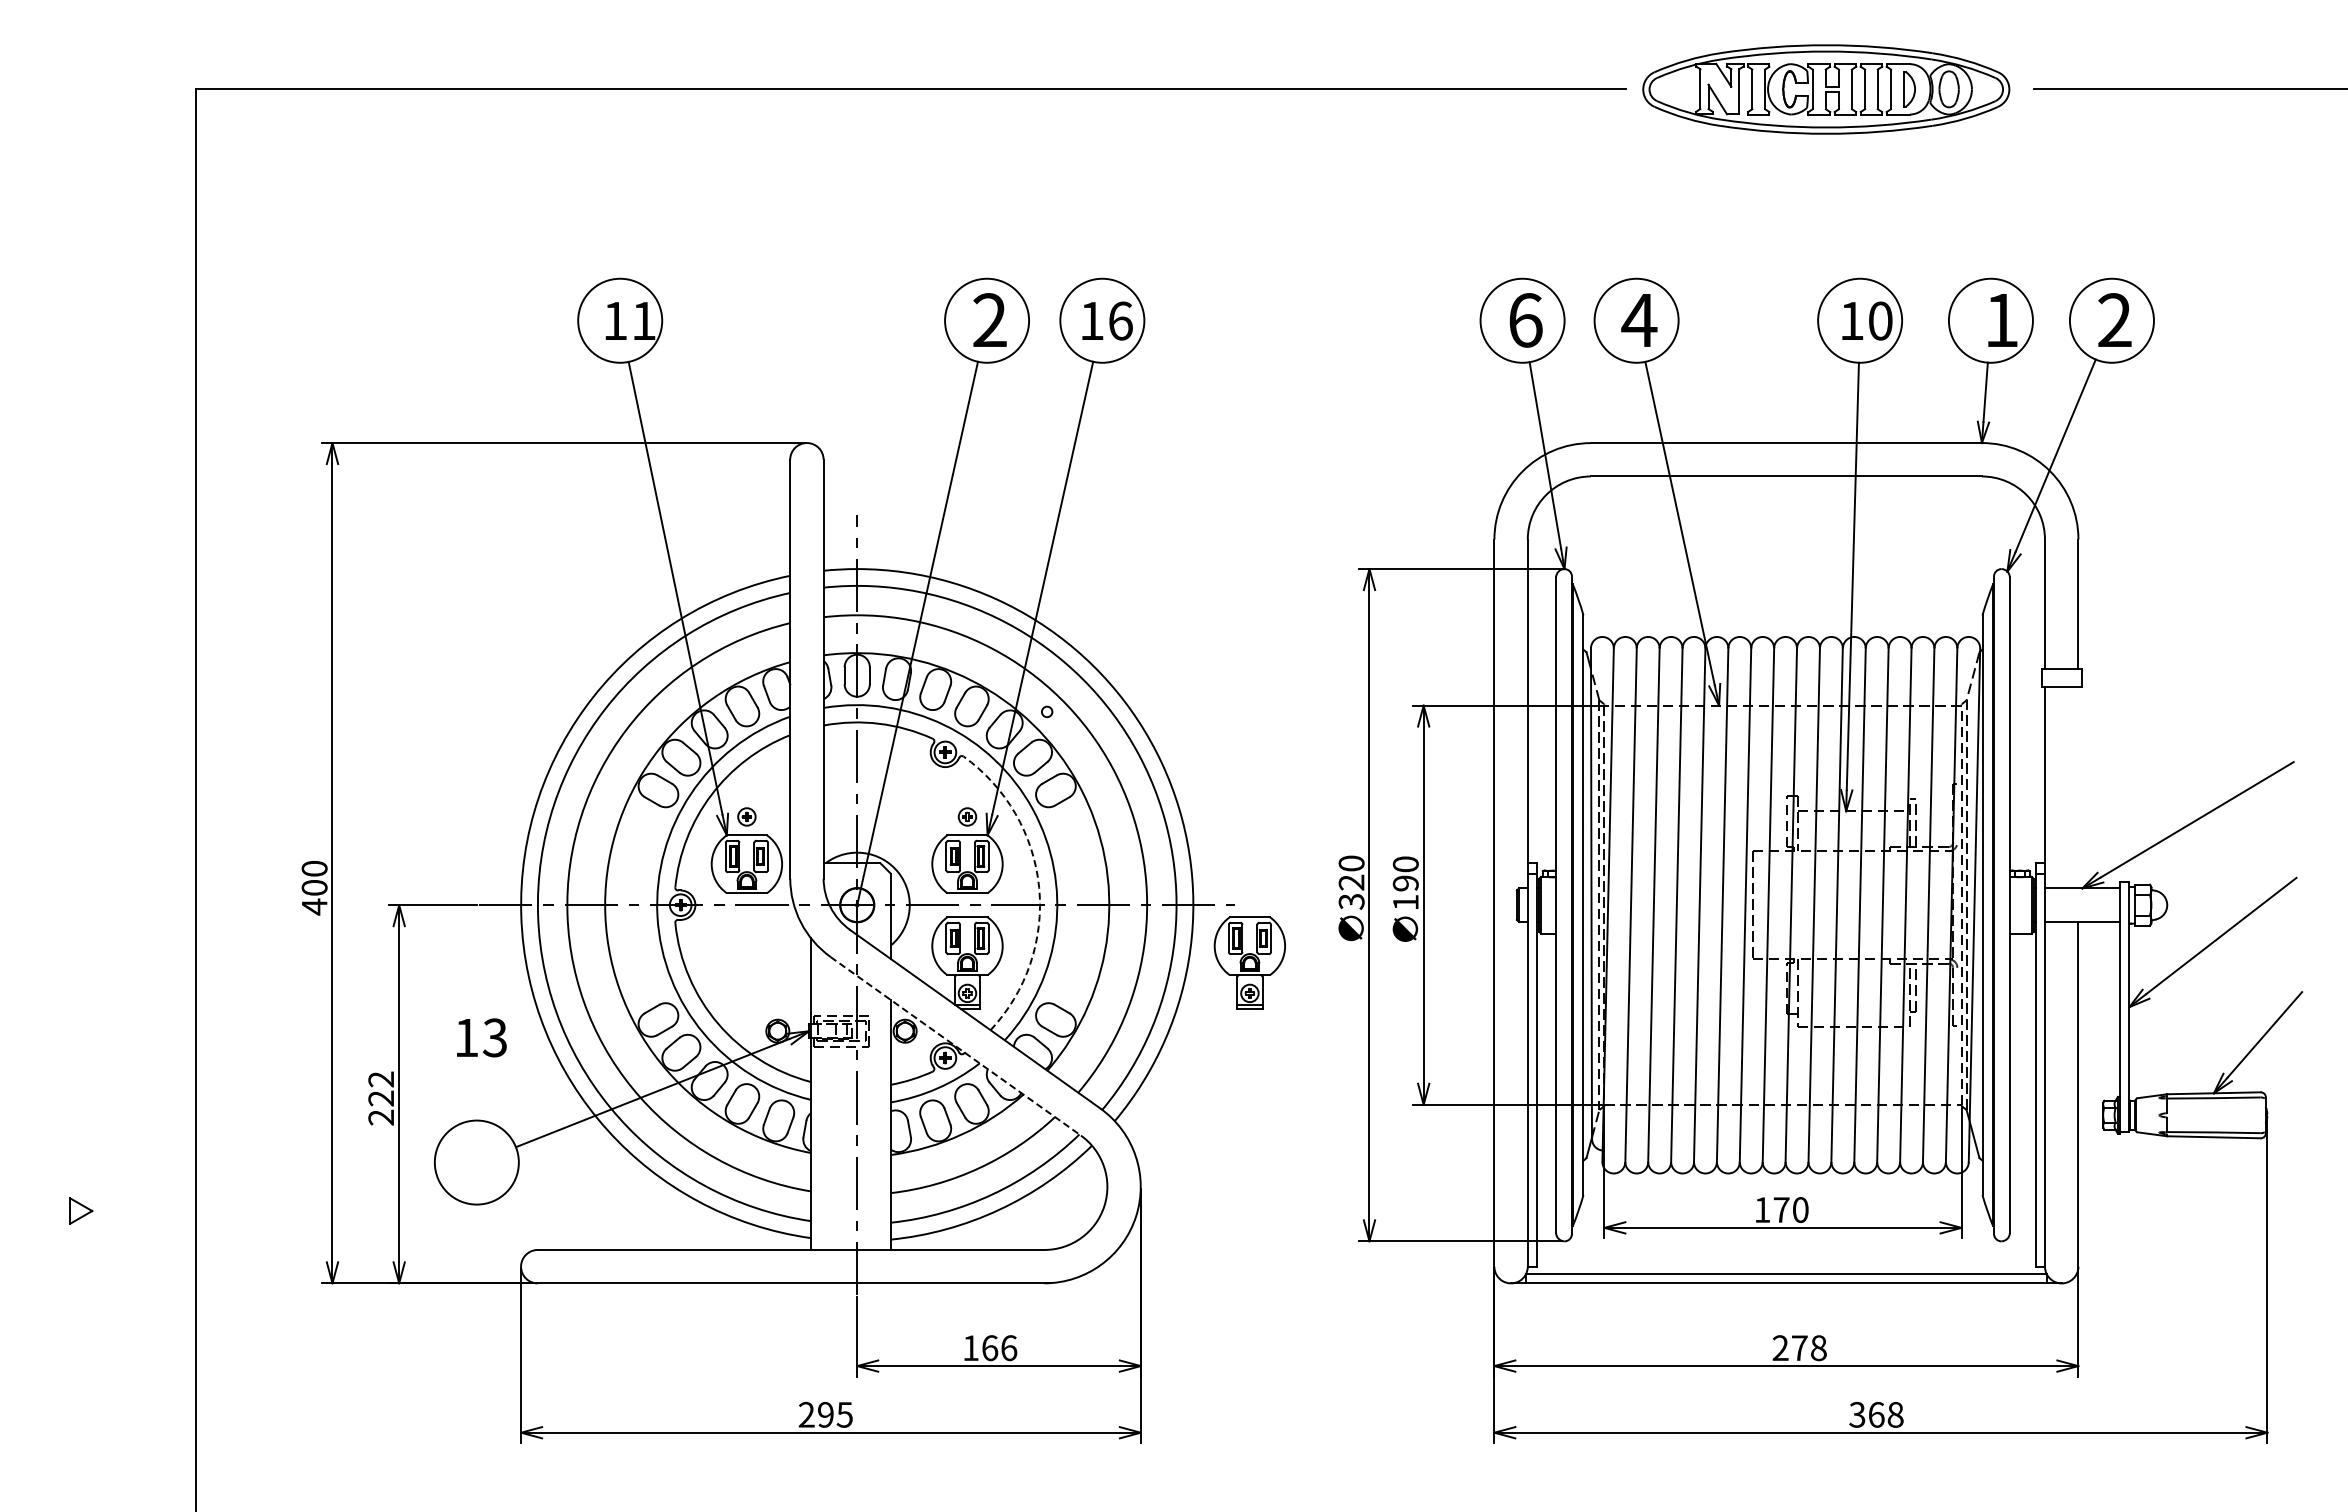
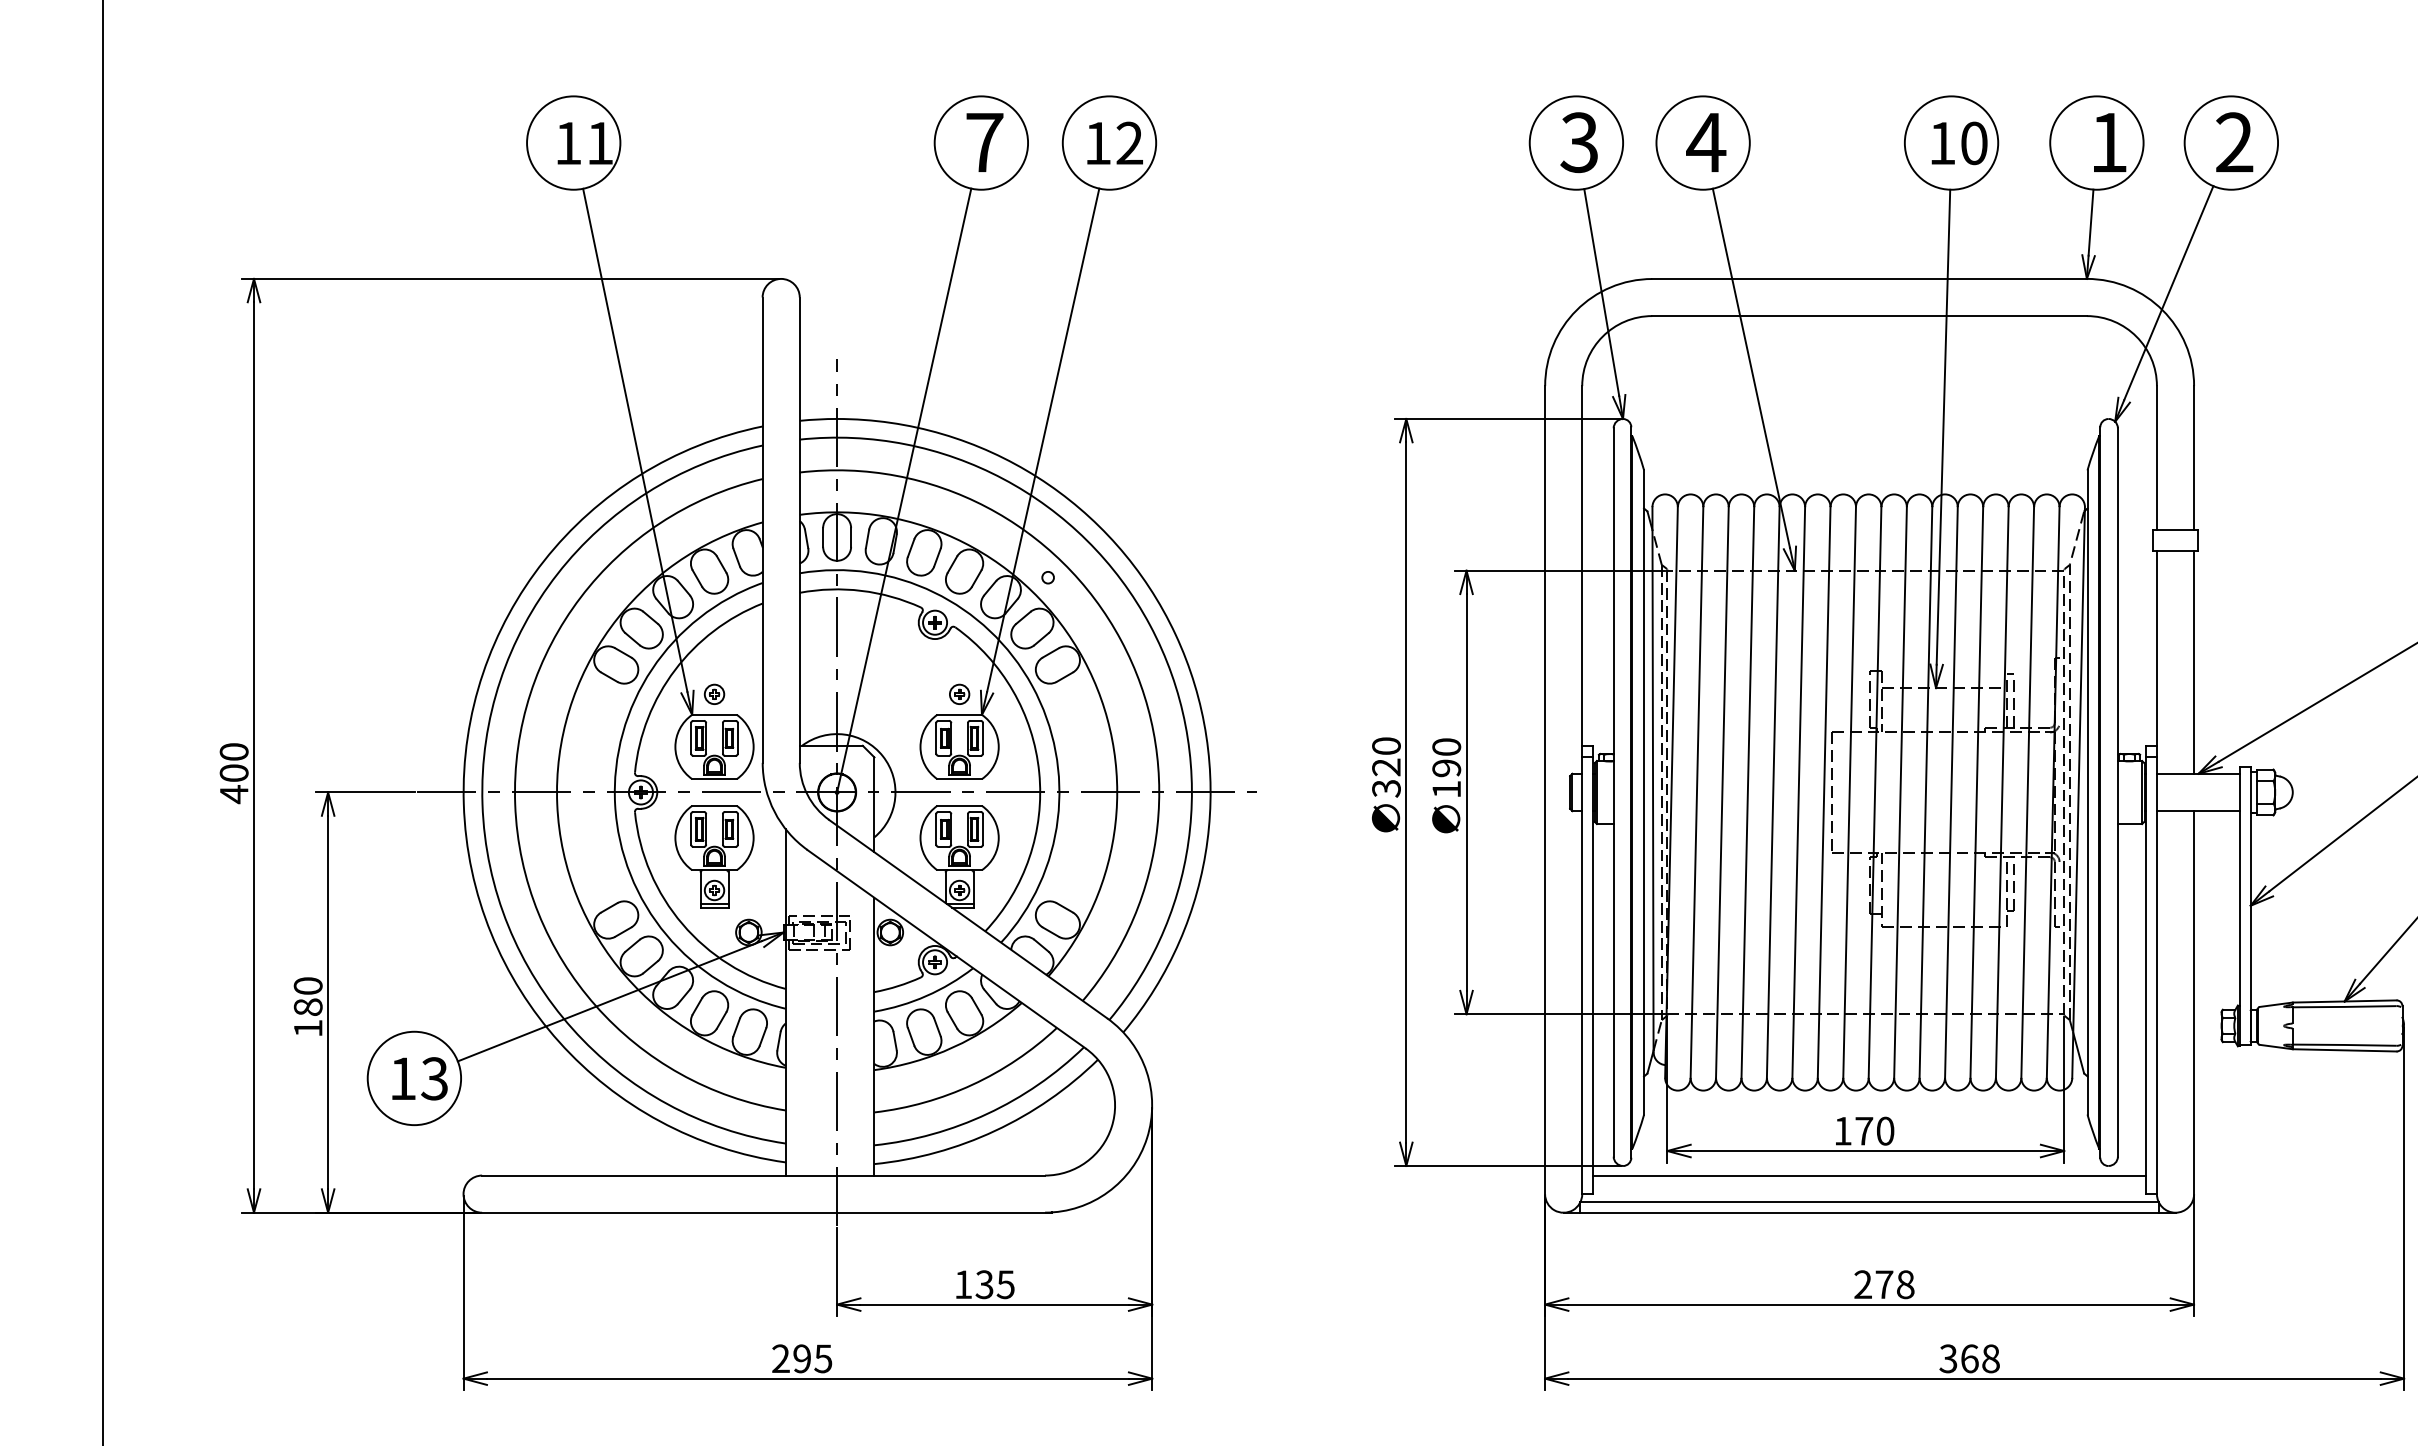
text: (989, 319) -> (984, 141), 2 -> 7
text: (1120, 320) -> (1129, 142), 16 -> 12
text: (1525, 320) -> (1579, 142), 6 -> 3
line: (2078, 787) -> (2194, 661), added
arc: (1039, 887) -> (1039, 772), dashed -> solid
part: (1249, 962) -> (714, 856), moved
text: (481, 1037) -> (419, 1078), moved
line: (955, 1046) -> (946, 949), dashed -> solid
text: (381, 1098) -> (308, 1007), 222 -> 180
line: (1786, 1249) -> (1869, 1175), added
text: (999, 1348) -> (995, 1285), 166 -> 135

